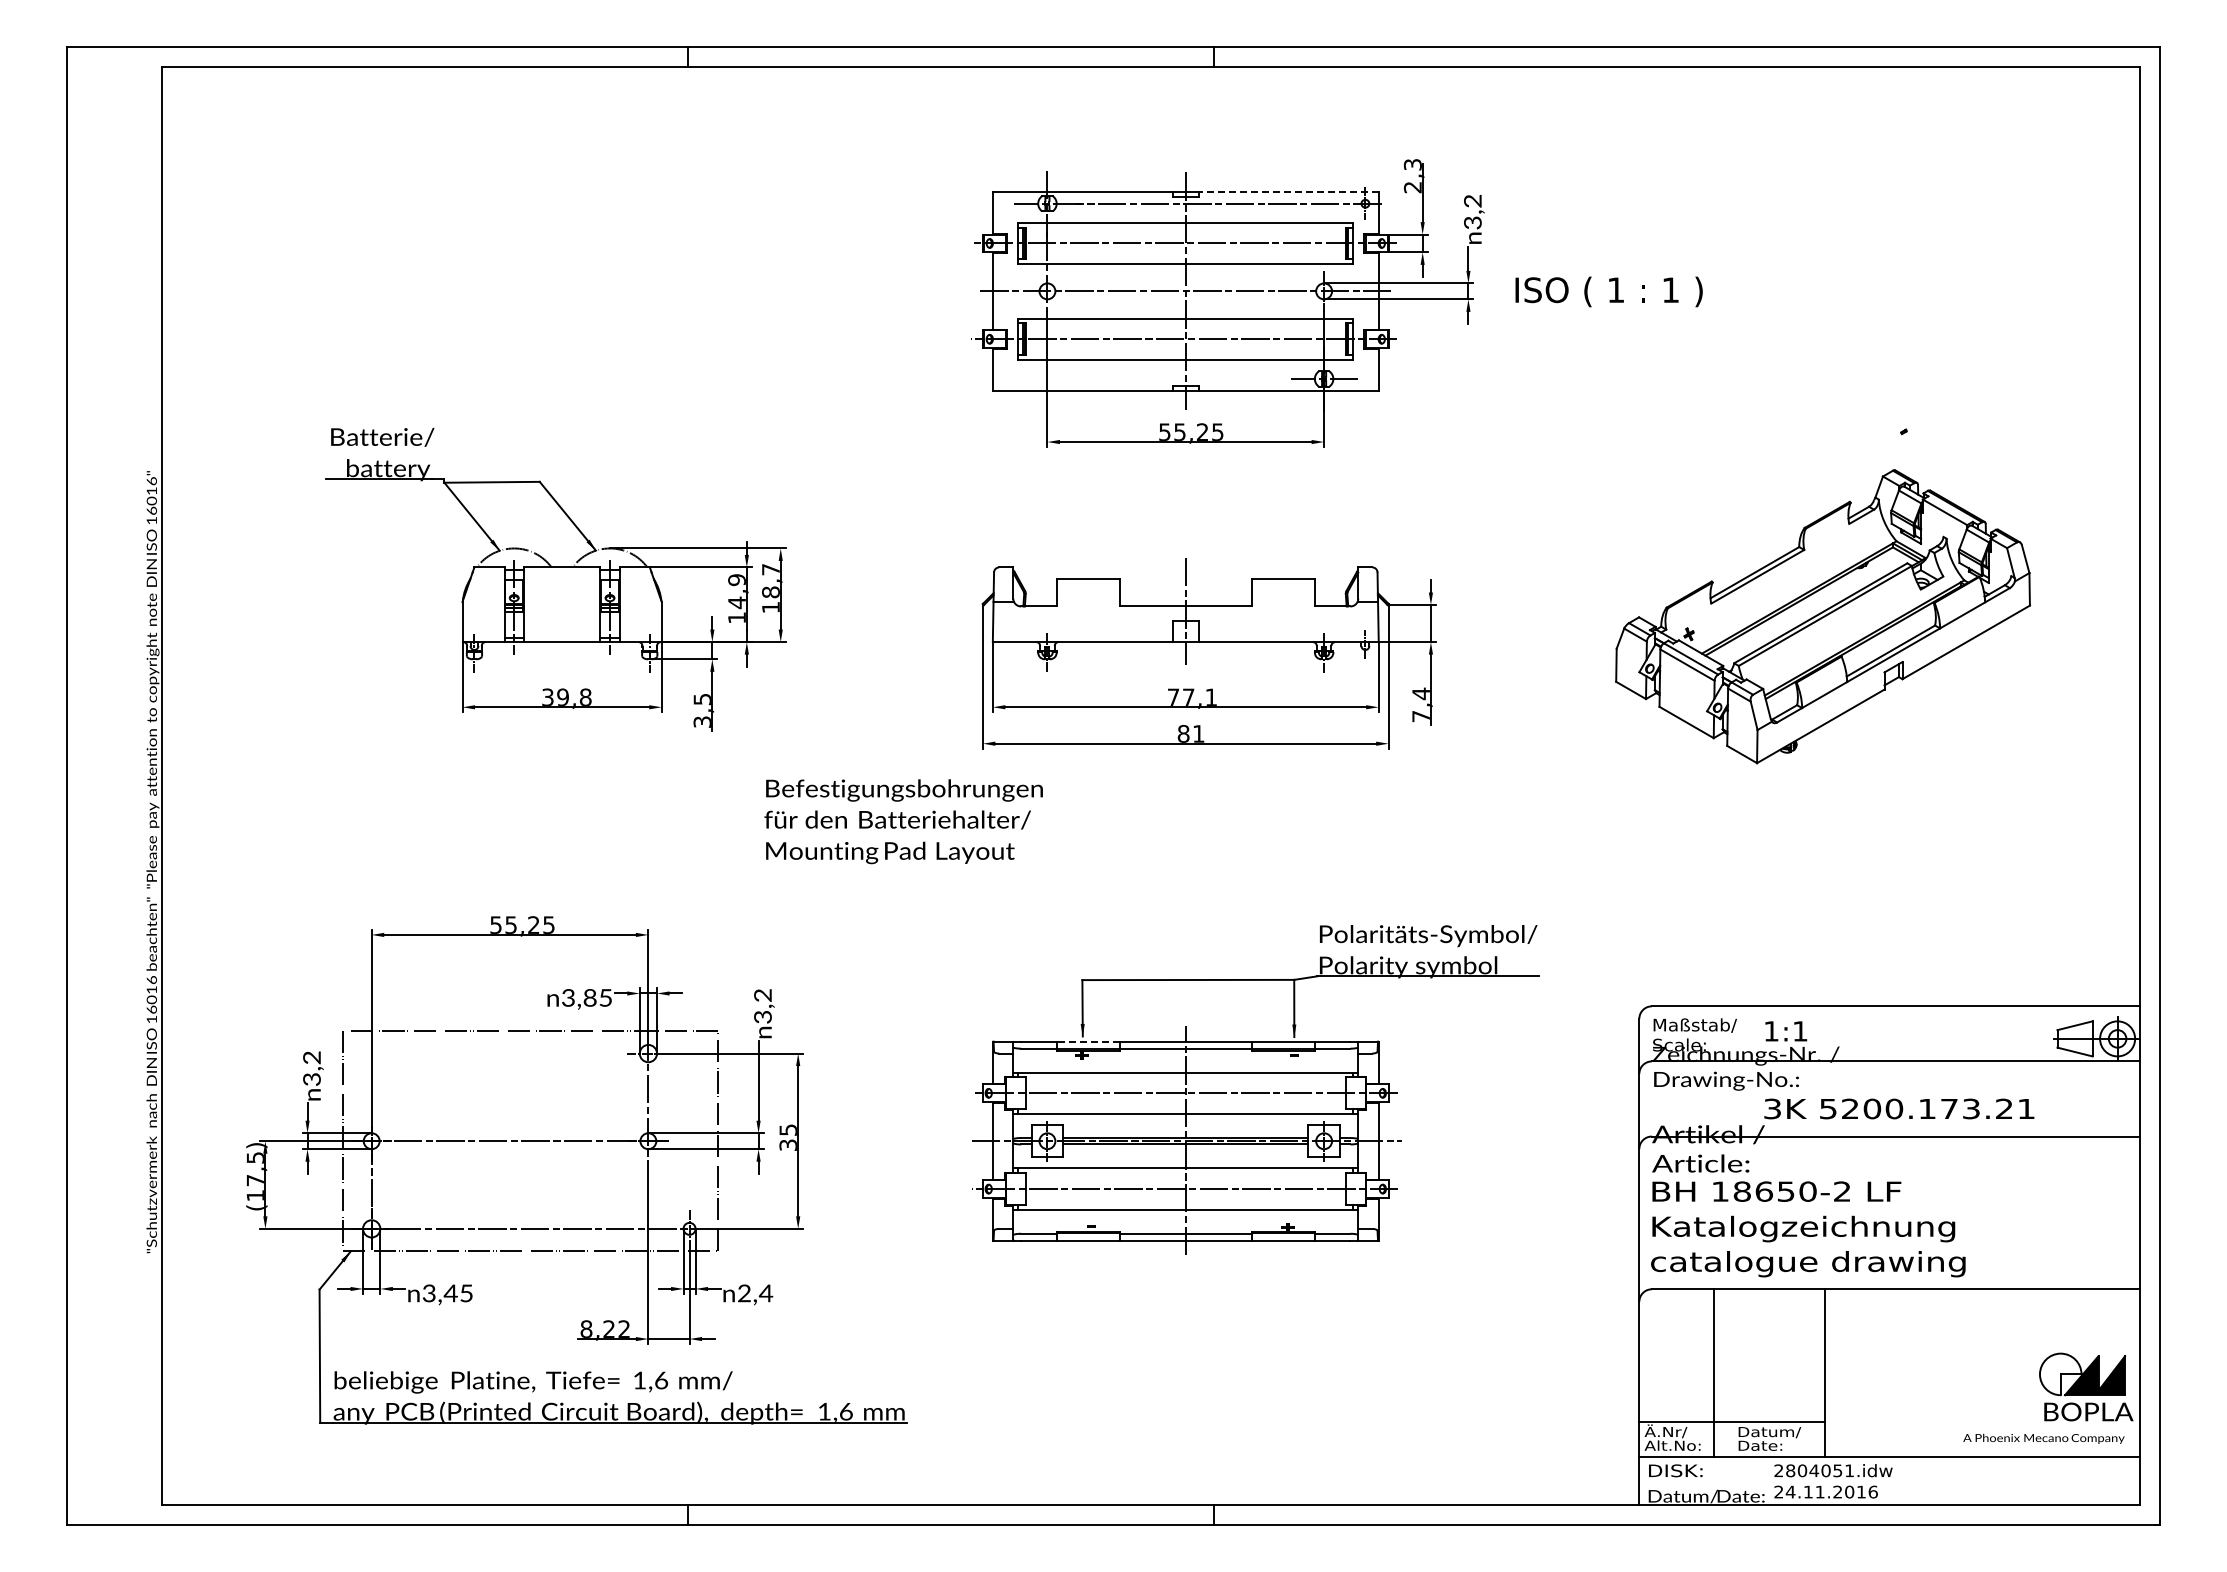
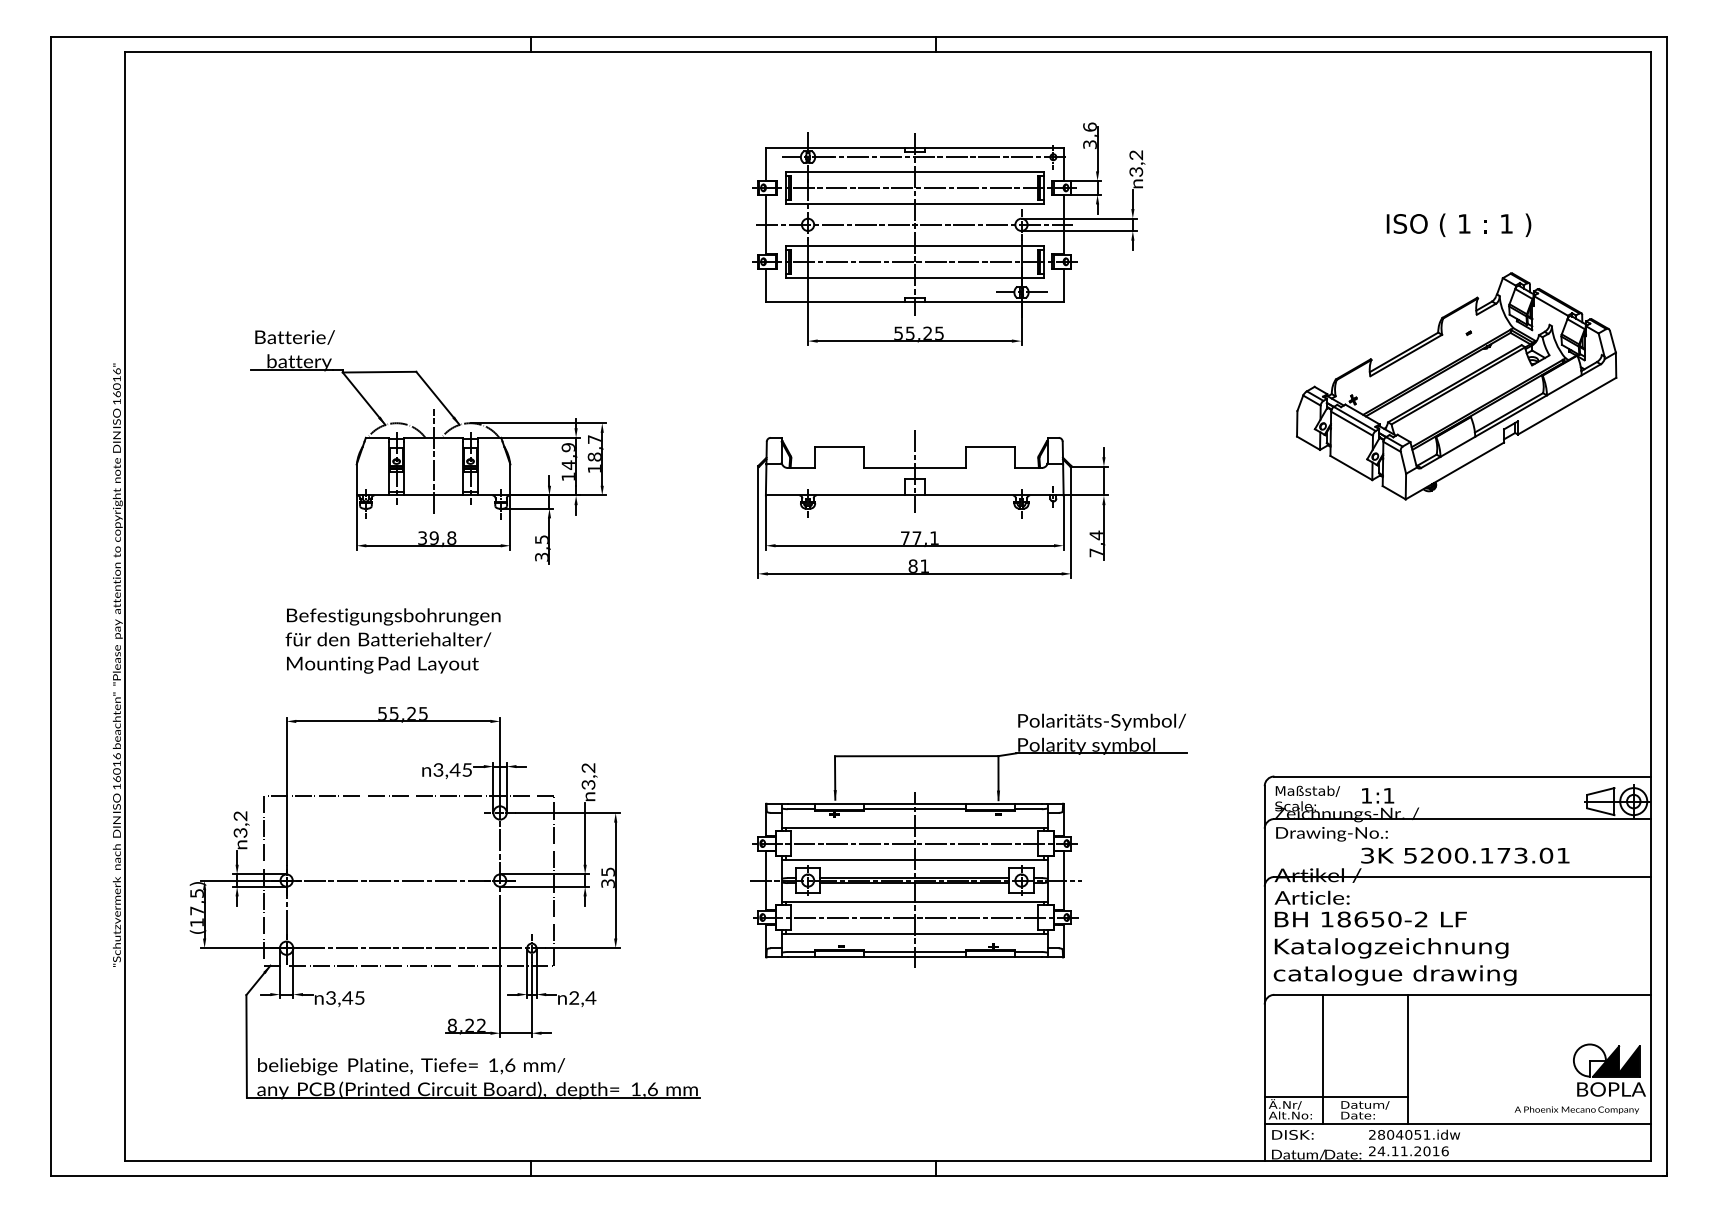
text: (1412, 175) -> (1089, 135), 2,3 -> 3,6
line: (1288, 191) -> (994, 147), dashed -> solid
text: (1608, 291) -> (1458, 224), moved
line: (562, 598) -> (433, 461), added
part: (1822, 616) -> (1456, 386), moved
text: (903, 821) -> (392, 640), moved
text: (589, 997) -> (454, 769), 3,85 -> 3,45
line: (1088, 1041) -> (839, 803), dashed -> solid
text: (2004, 1108) -> (1546, 855), 5200.173.21 -> 5200.173.01

